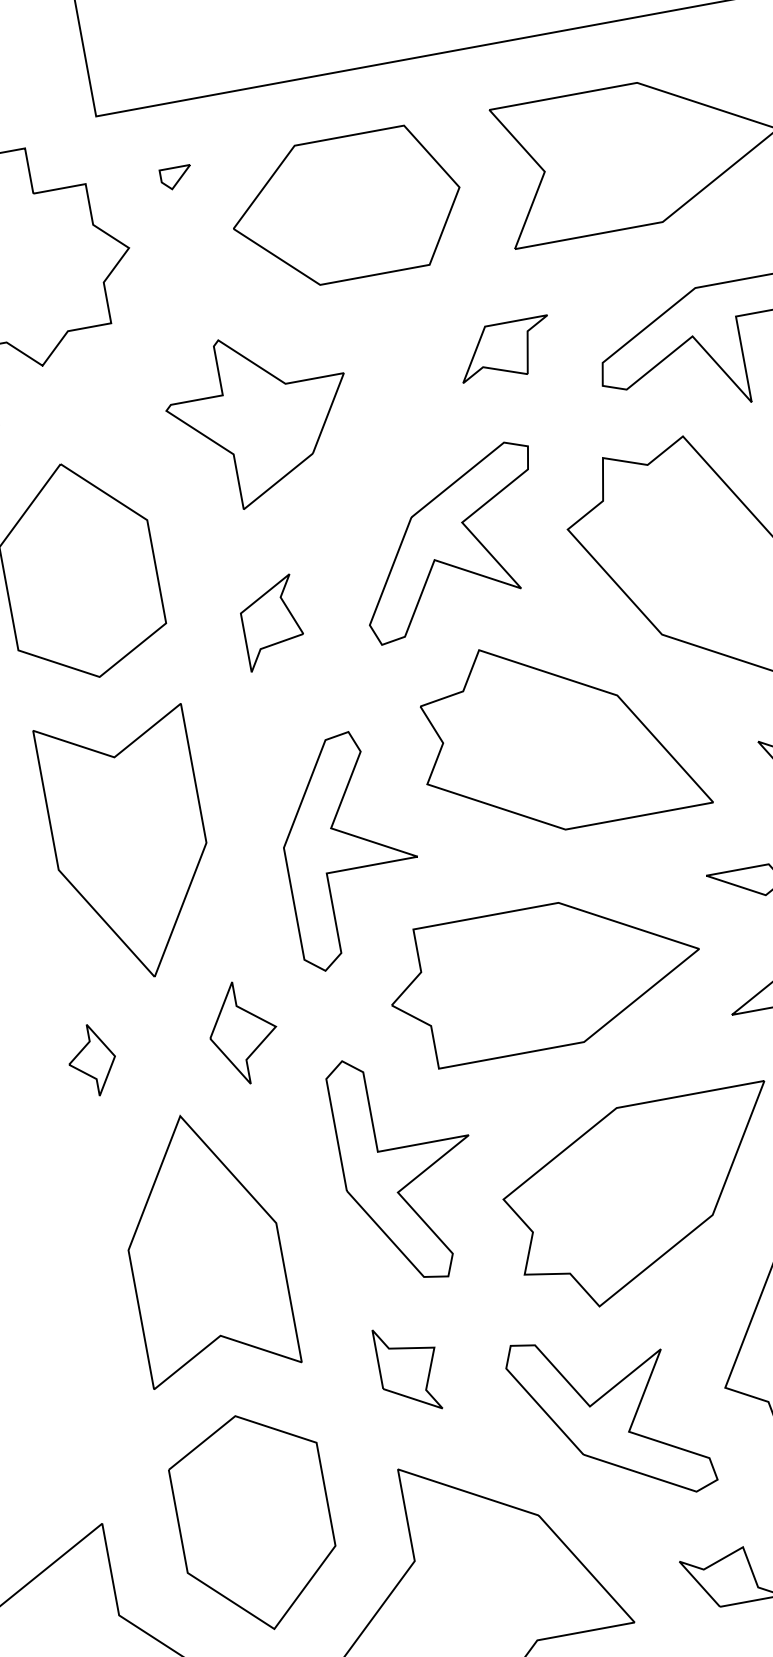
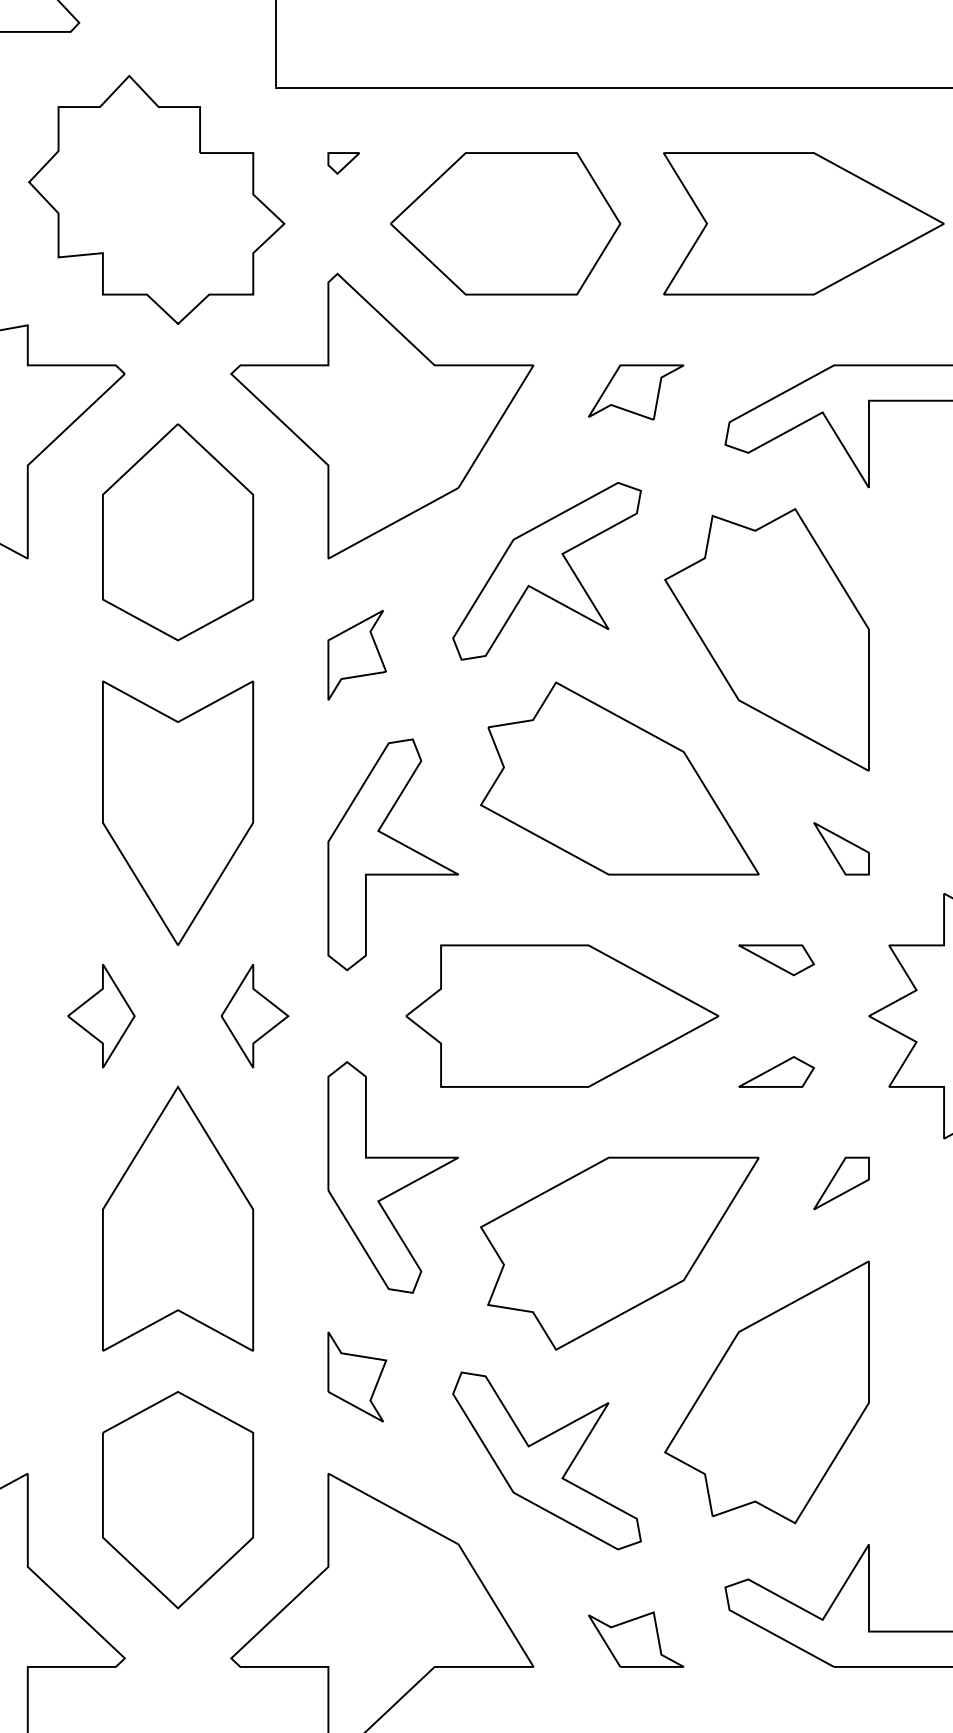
part: (260, 418) -> (382, 415), size x1.67
part: (271, 622) -> (356, 654), moved
part: (92, 1060) -> (101, 1016), size x1.43

